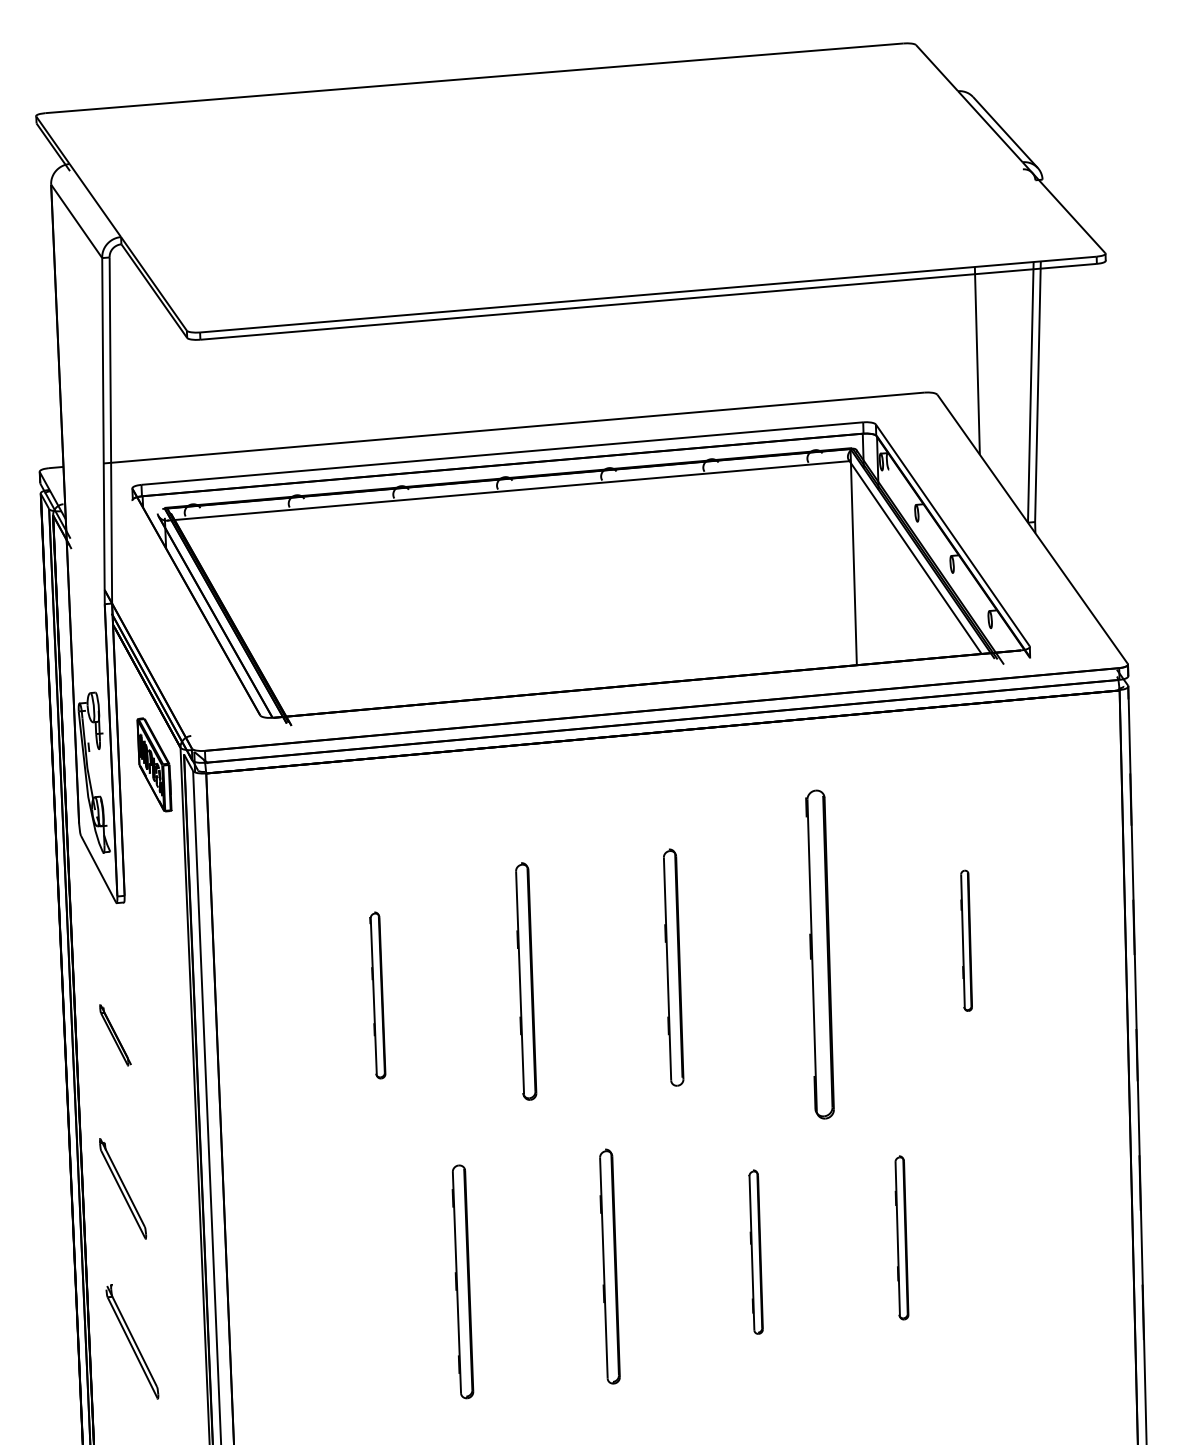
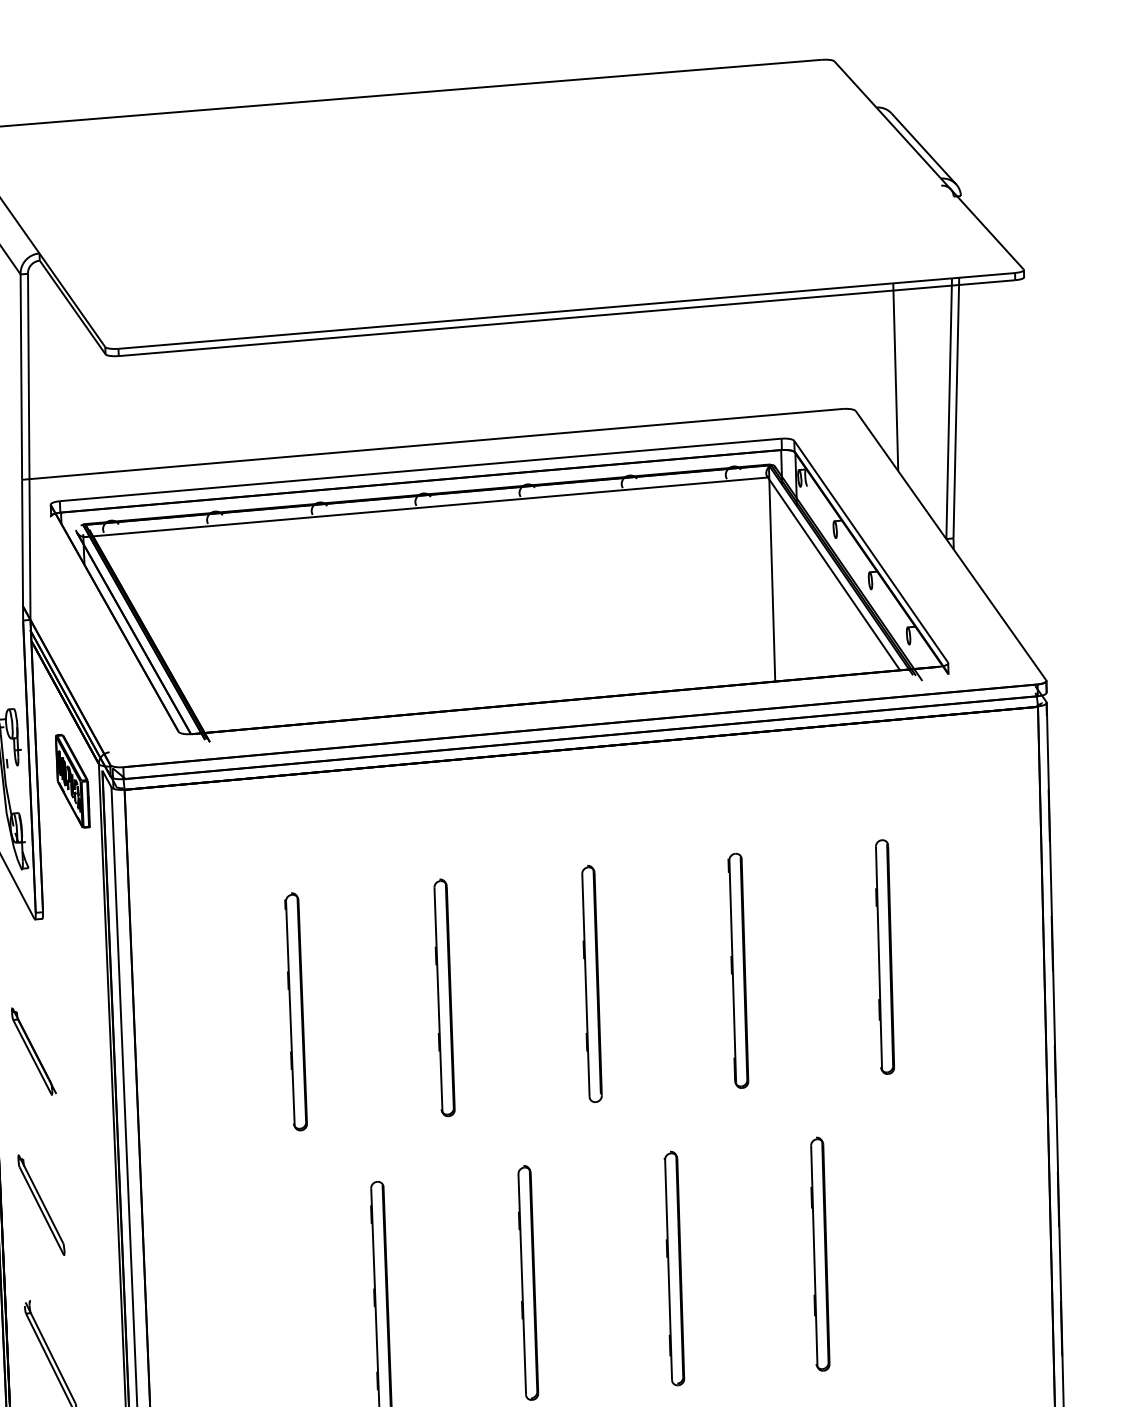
part: (966, 940) -> (884, 956), size x1.67
part: (819, 954) -> (737, 970), size x0.71
part: (377, 995) -> (295, 1011), size x1.43
part: (115, 1035) -> (33, 1051), size x1.43
part: (901, 1237) -> (819, 1253), size x1.43
part: (755, 1251) -> (673, 1267), size x1.43

